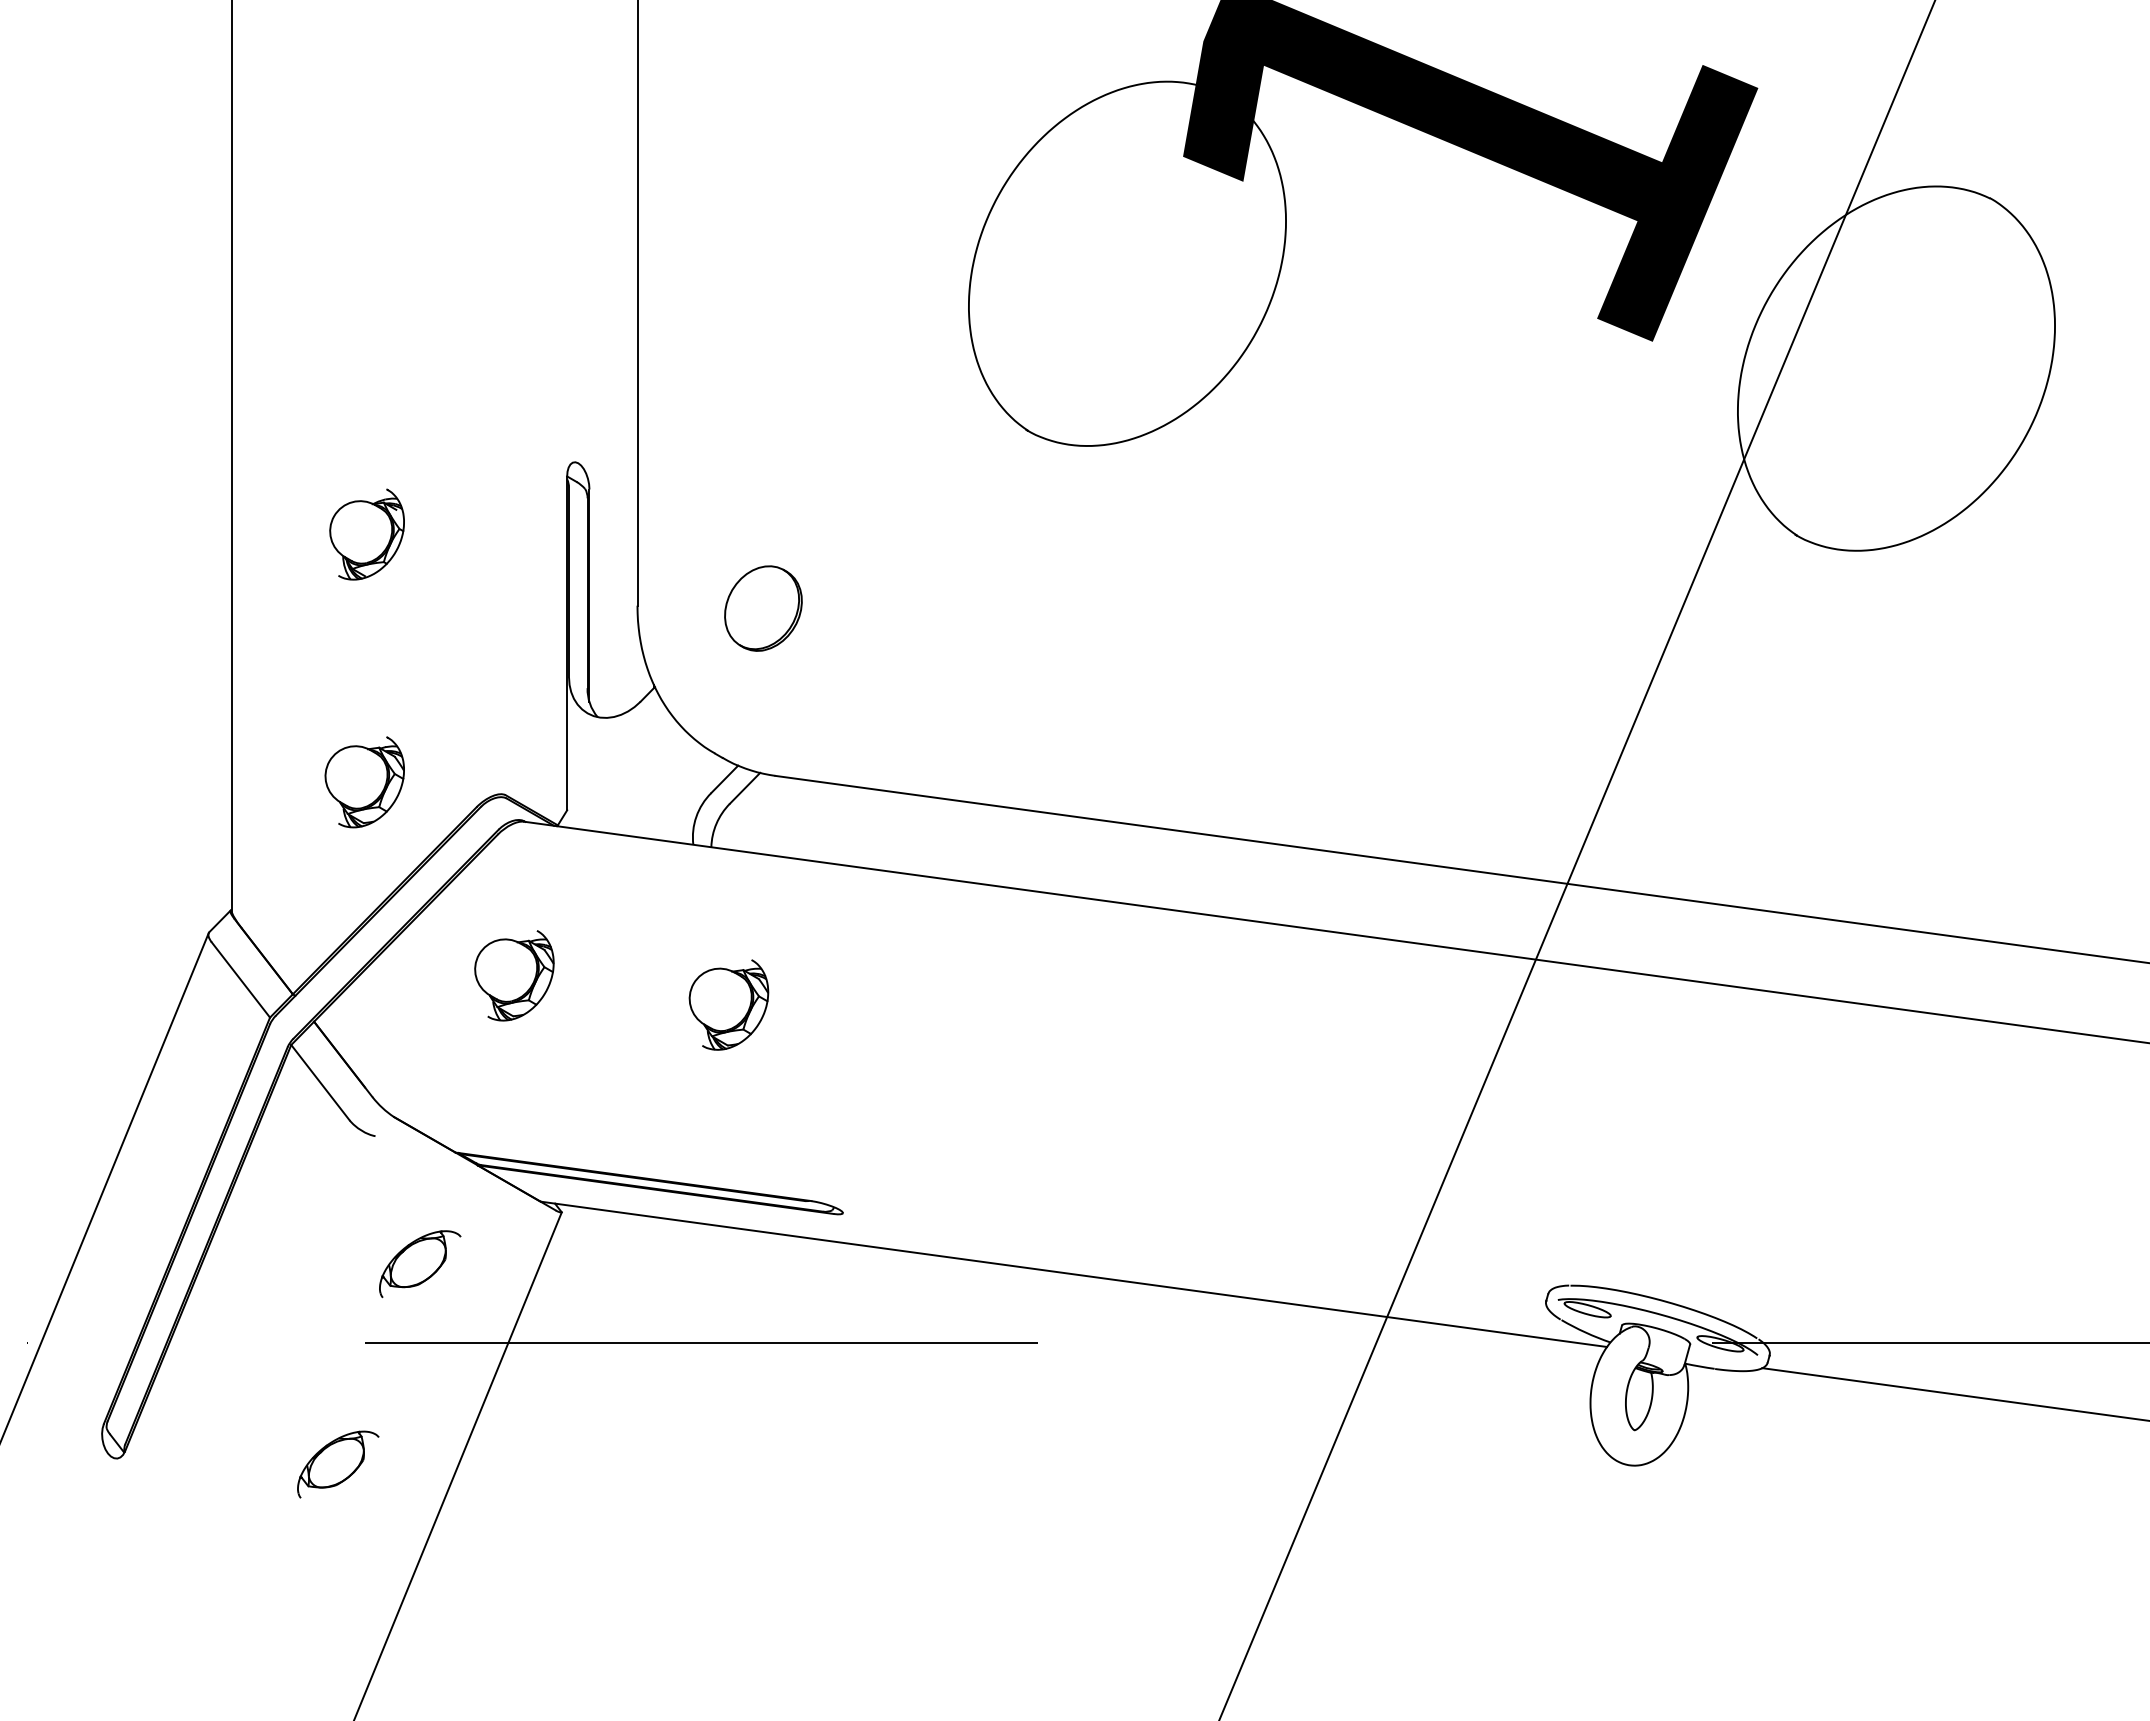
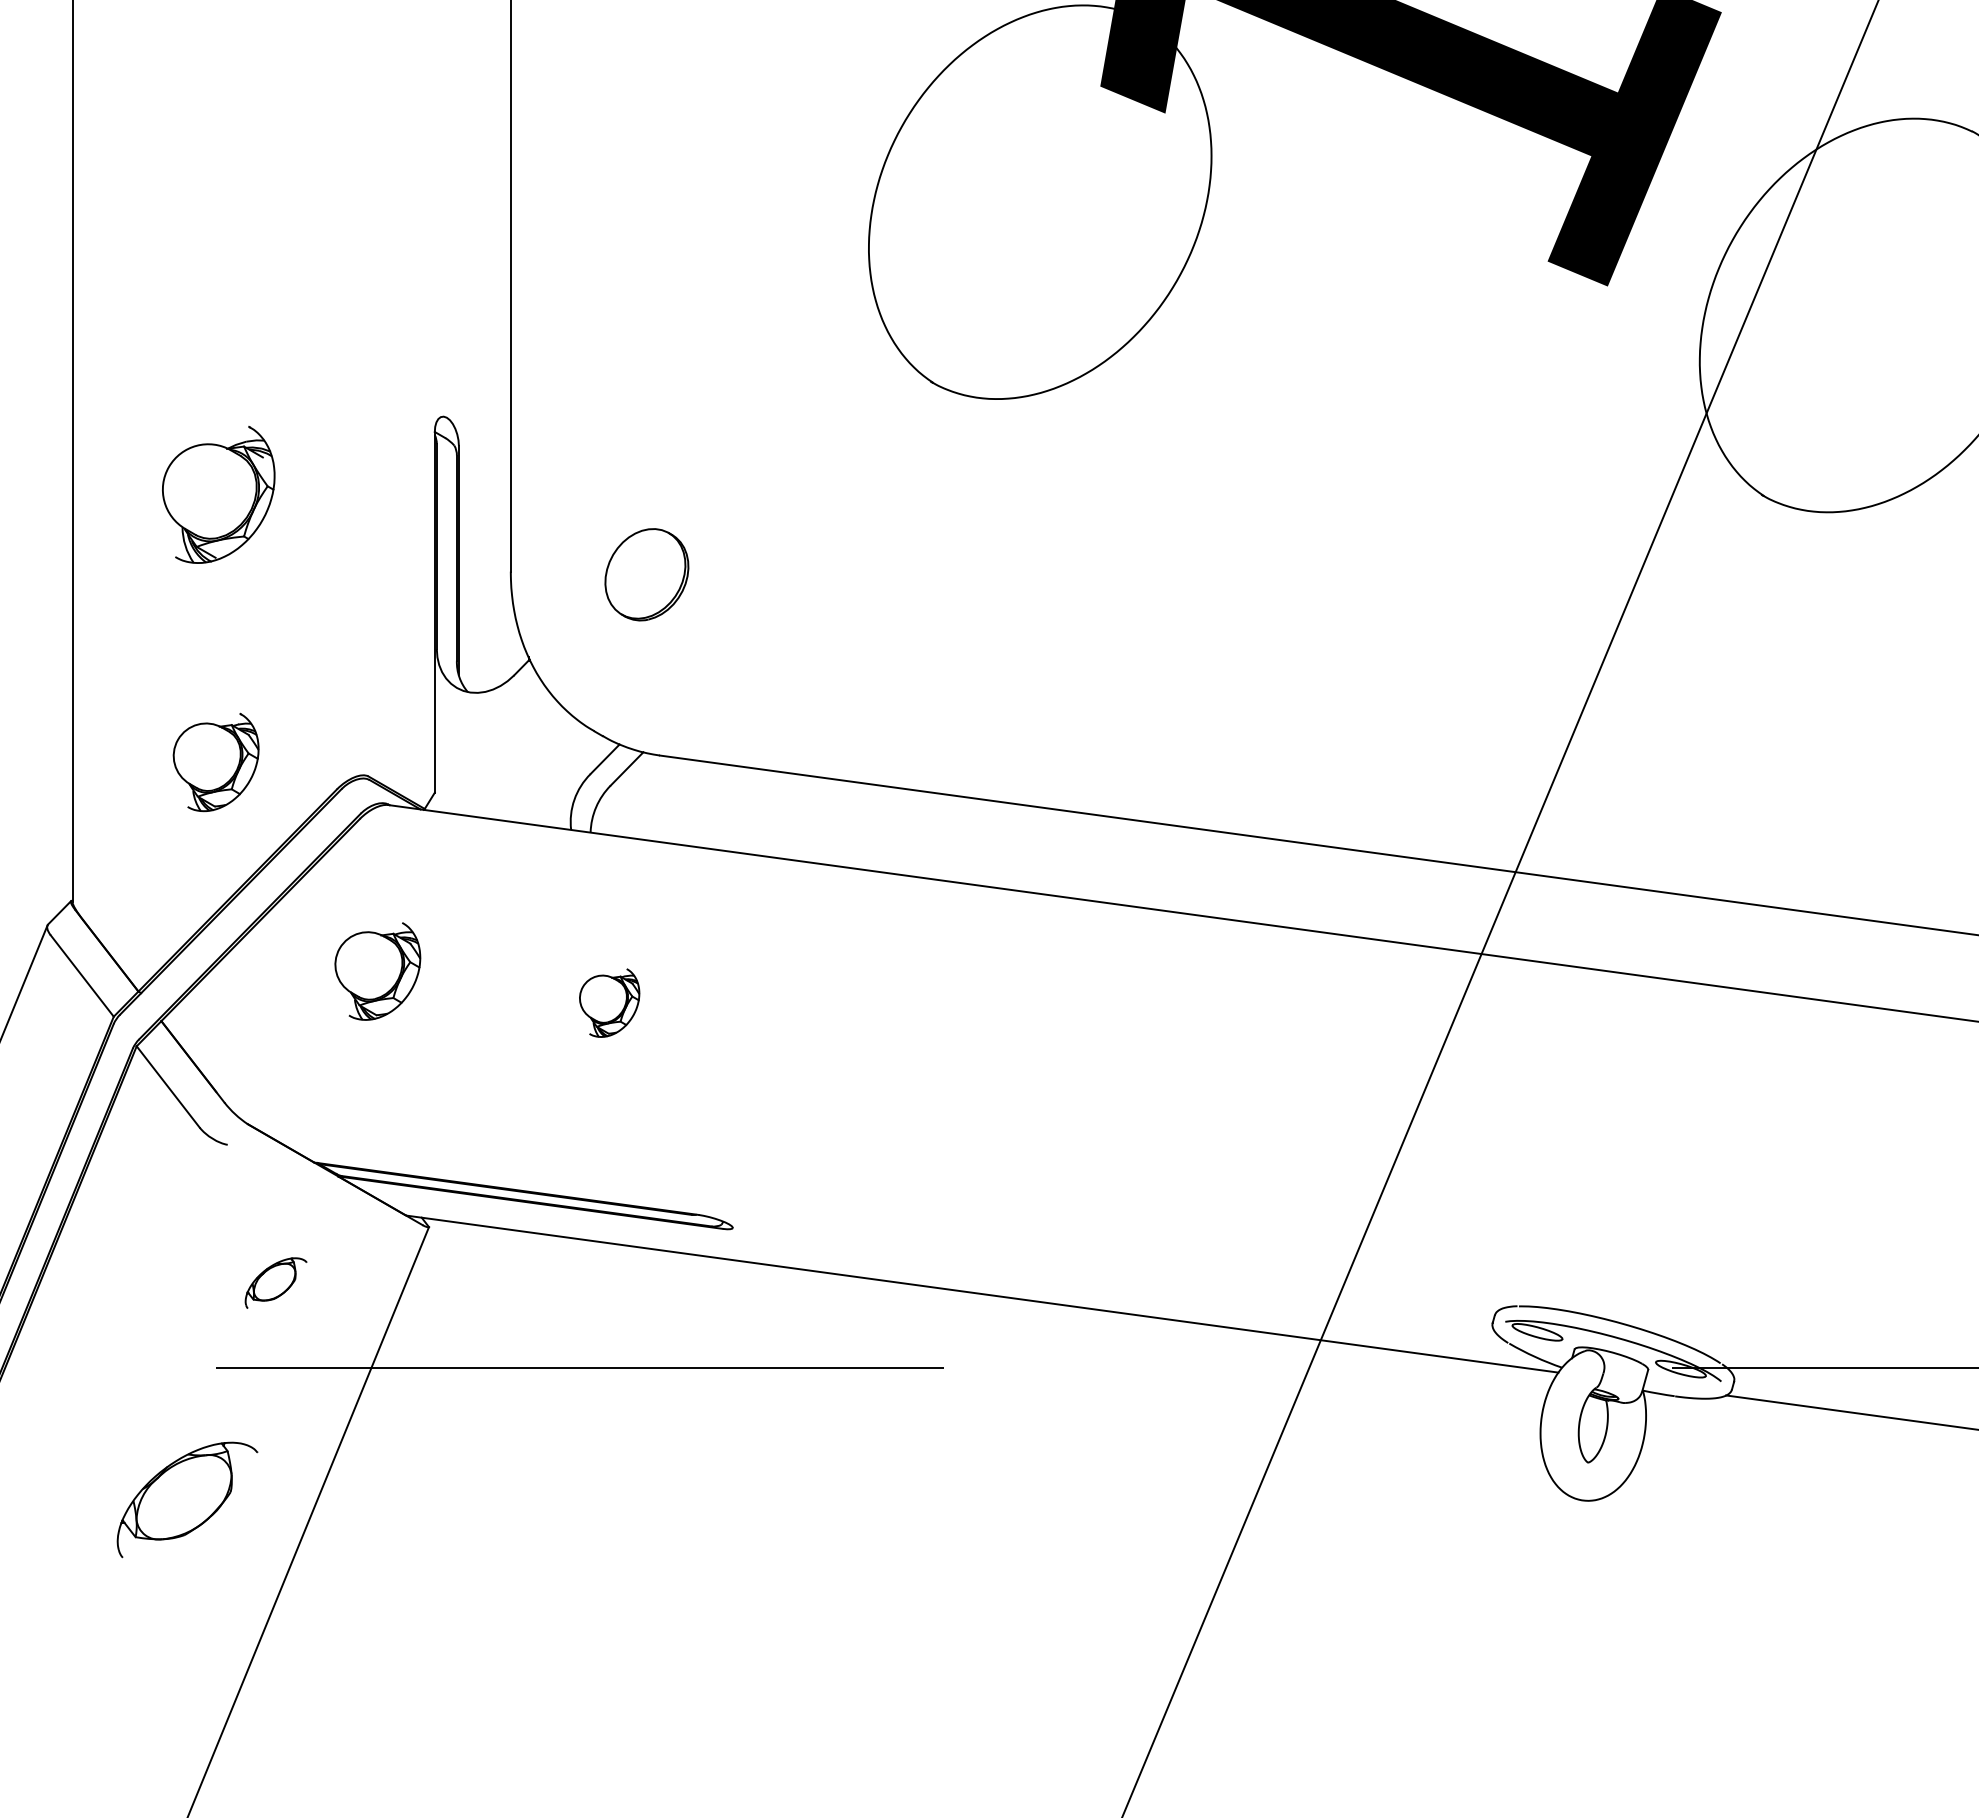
part: (366, 534) -> (218, 494), size x1.4
part: (728, 1004) -> (609, 1002), size x0.7
part: (420, 1264) -> (276, 1283), size x0.7
part: (338, 1464) -> (187, 1499), size x1.6

